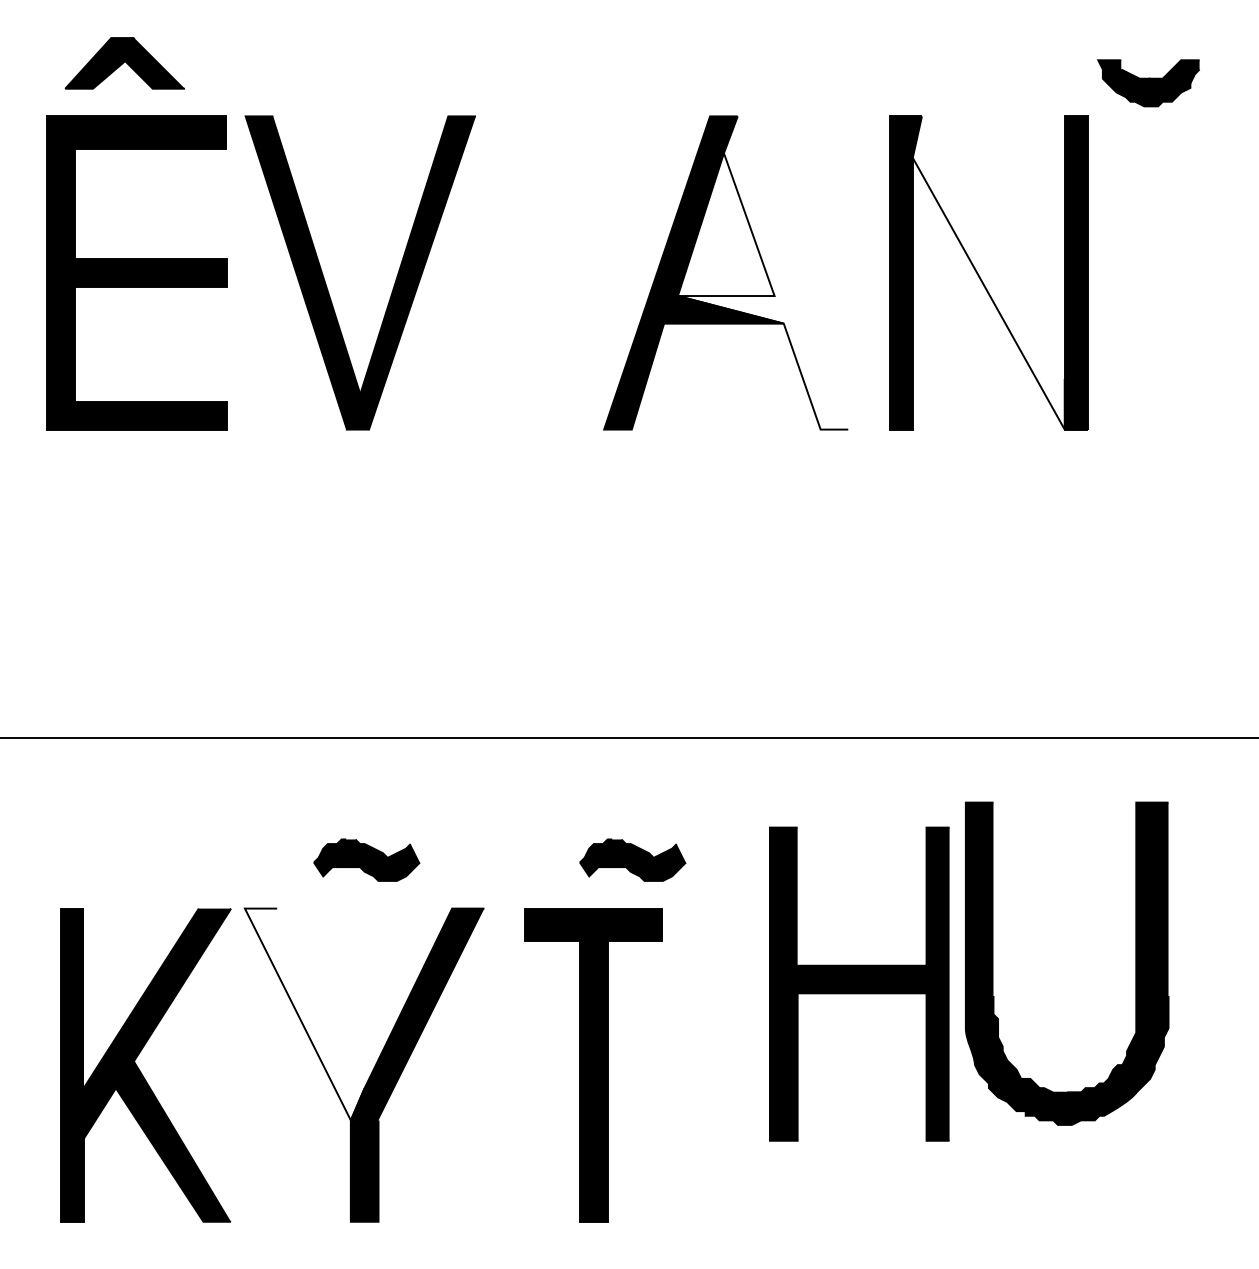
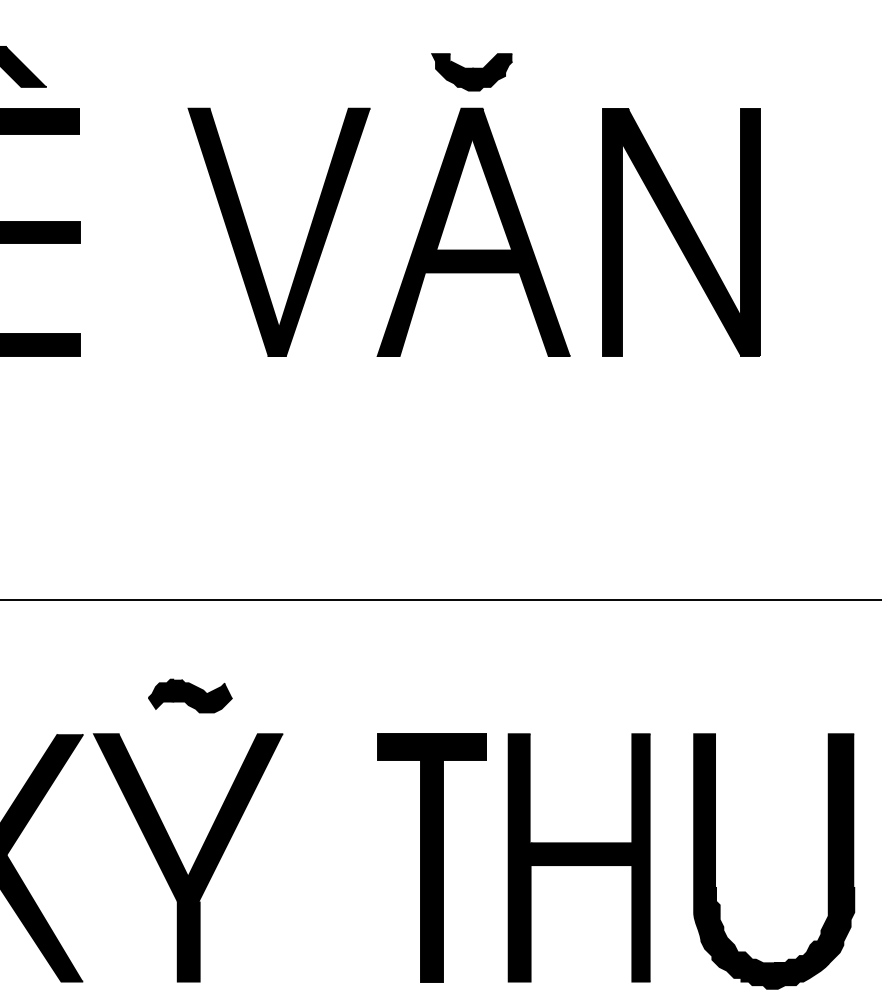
part: (1148, 83) -> (472, 72), moved
fill: (762, 272) -> (502, 232), added
fill: (988, 272) -> (681, 232), added
part: (326, 283) -> (252, 240), moved
part: (632, 859) -> (400, 695), removed
part: (1135, 963) -> (828, 861), moved
part: (859, 983) -> (579, 857), moved
fill: (304, 1014) -> (141, 817), added
part: (593, 1065) -> (431, 858), moved

